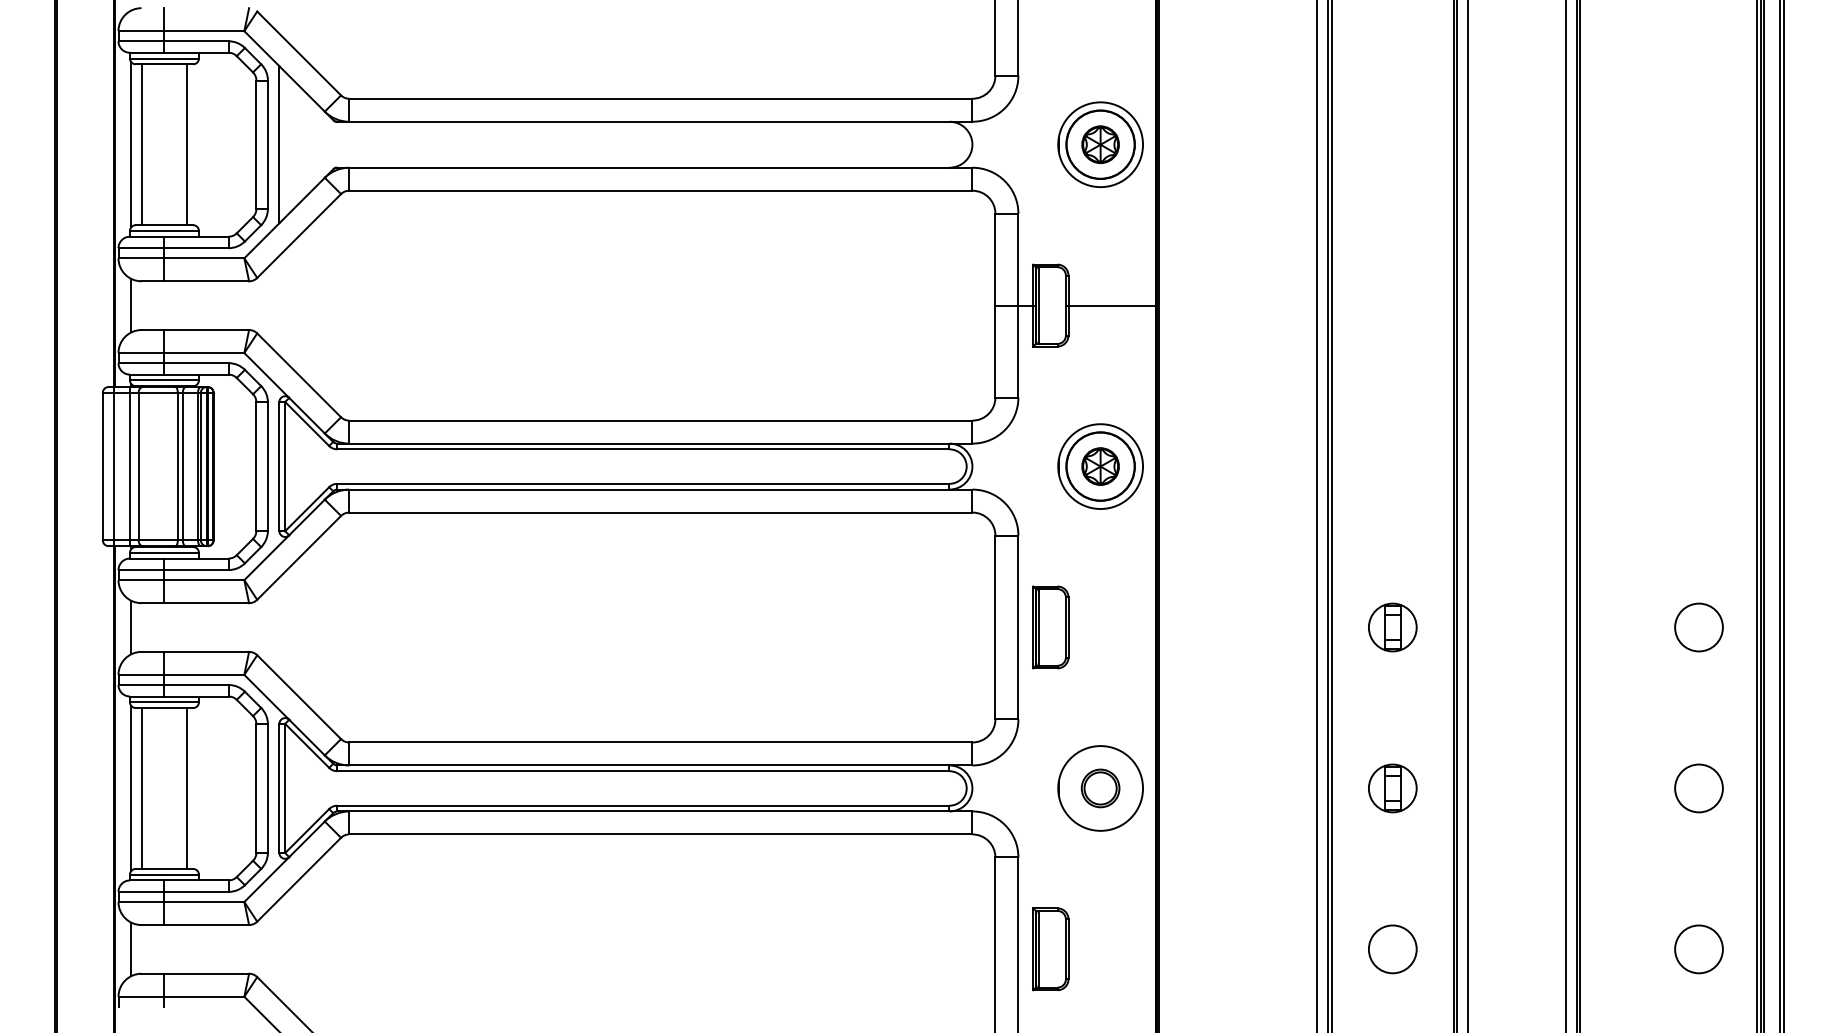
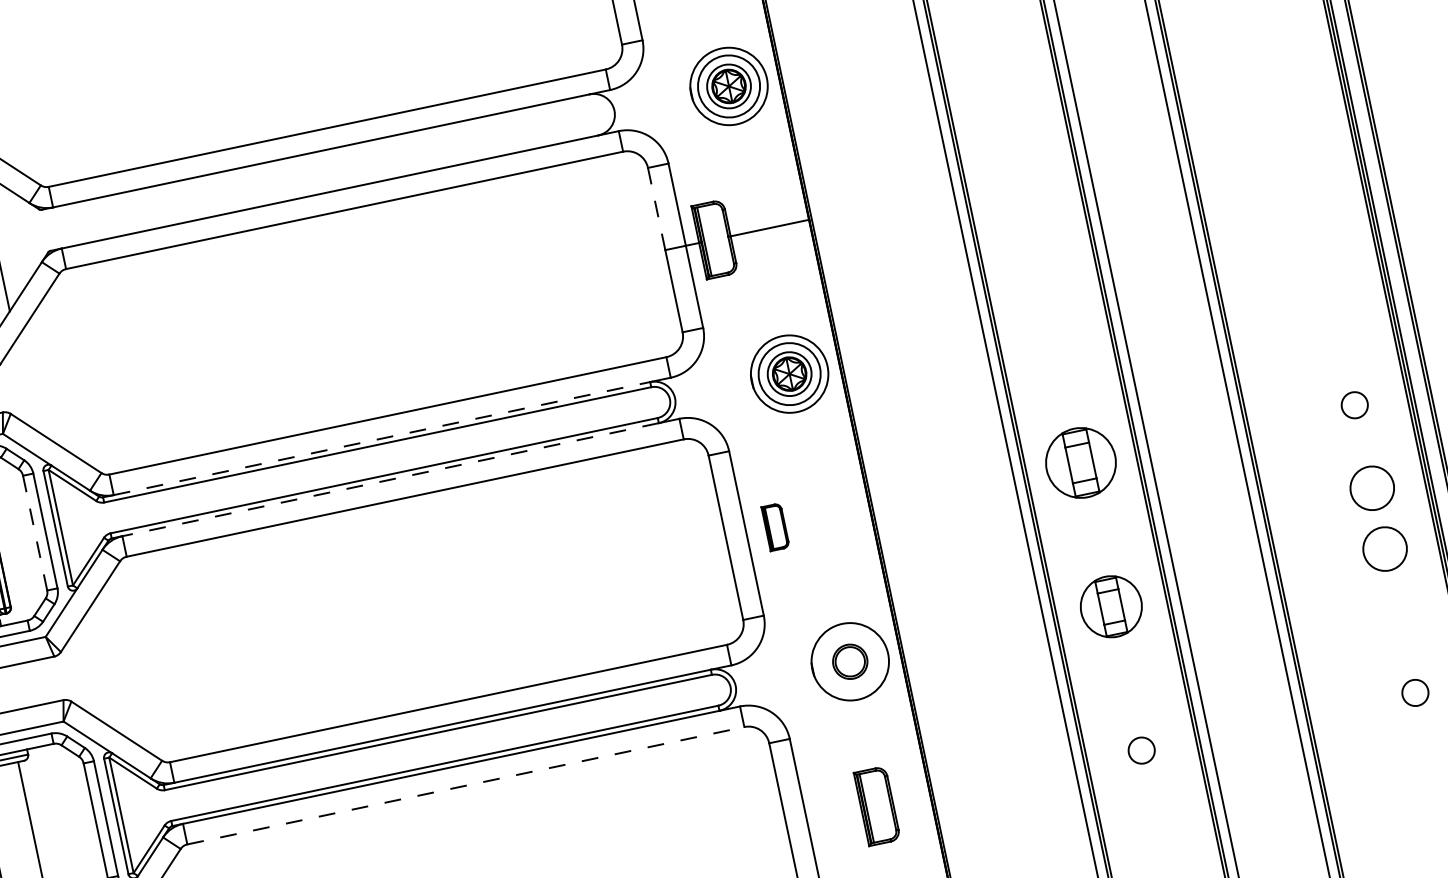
circle: (1100, 144) -> (728, 86), size x0.7
line: (995, 259) -> (656, 208), solid -> dashed
line: (649, 443) -> (382, 438), solid -> dashed
circle: (1100, 466) -> (789, 374), size x0.7
line: (256, 467) -> (35, 533), solid -> dashed
line: (648, 489) -> (389, 479), solid -> dashed
part: (1050, 627) -> (775, 527), size x0.6
part: (1392, 627) -> (1080, 462), size x1.6
circle: (1698, 627) -> (1354, 405), size x0.6
circle: (1698, 720) -> (1371, 488), added
part: (1392, 788) -> (1111, 606), size x1.4
line: (660, 834) -> (465, 785), solid -> dashed
part: (1050, 949) -> (876, 806), moved
circle: (1392, 949) -> (1141, 750), size x0.6
circle: (1698, 949) -> (1414, 693), size x0.6

